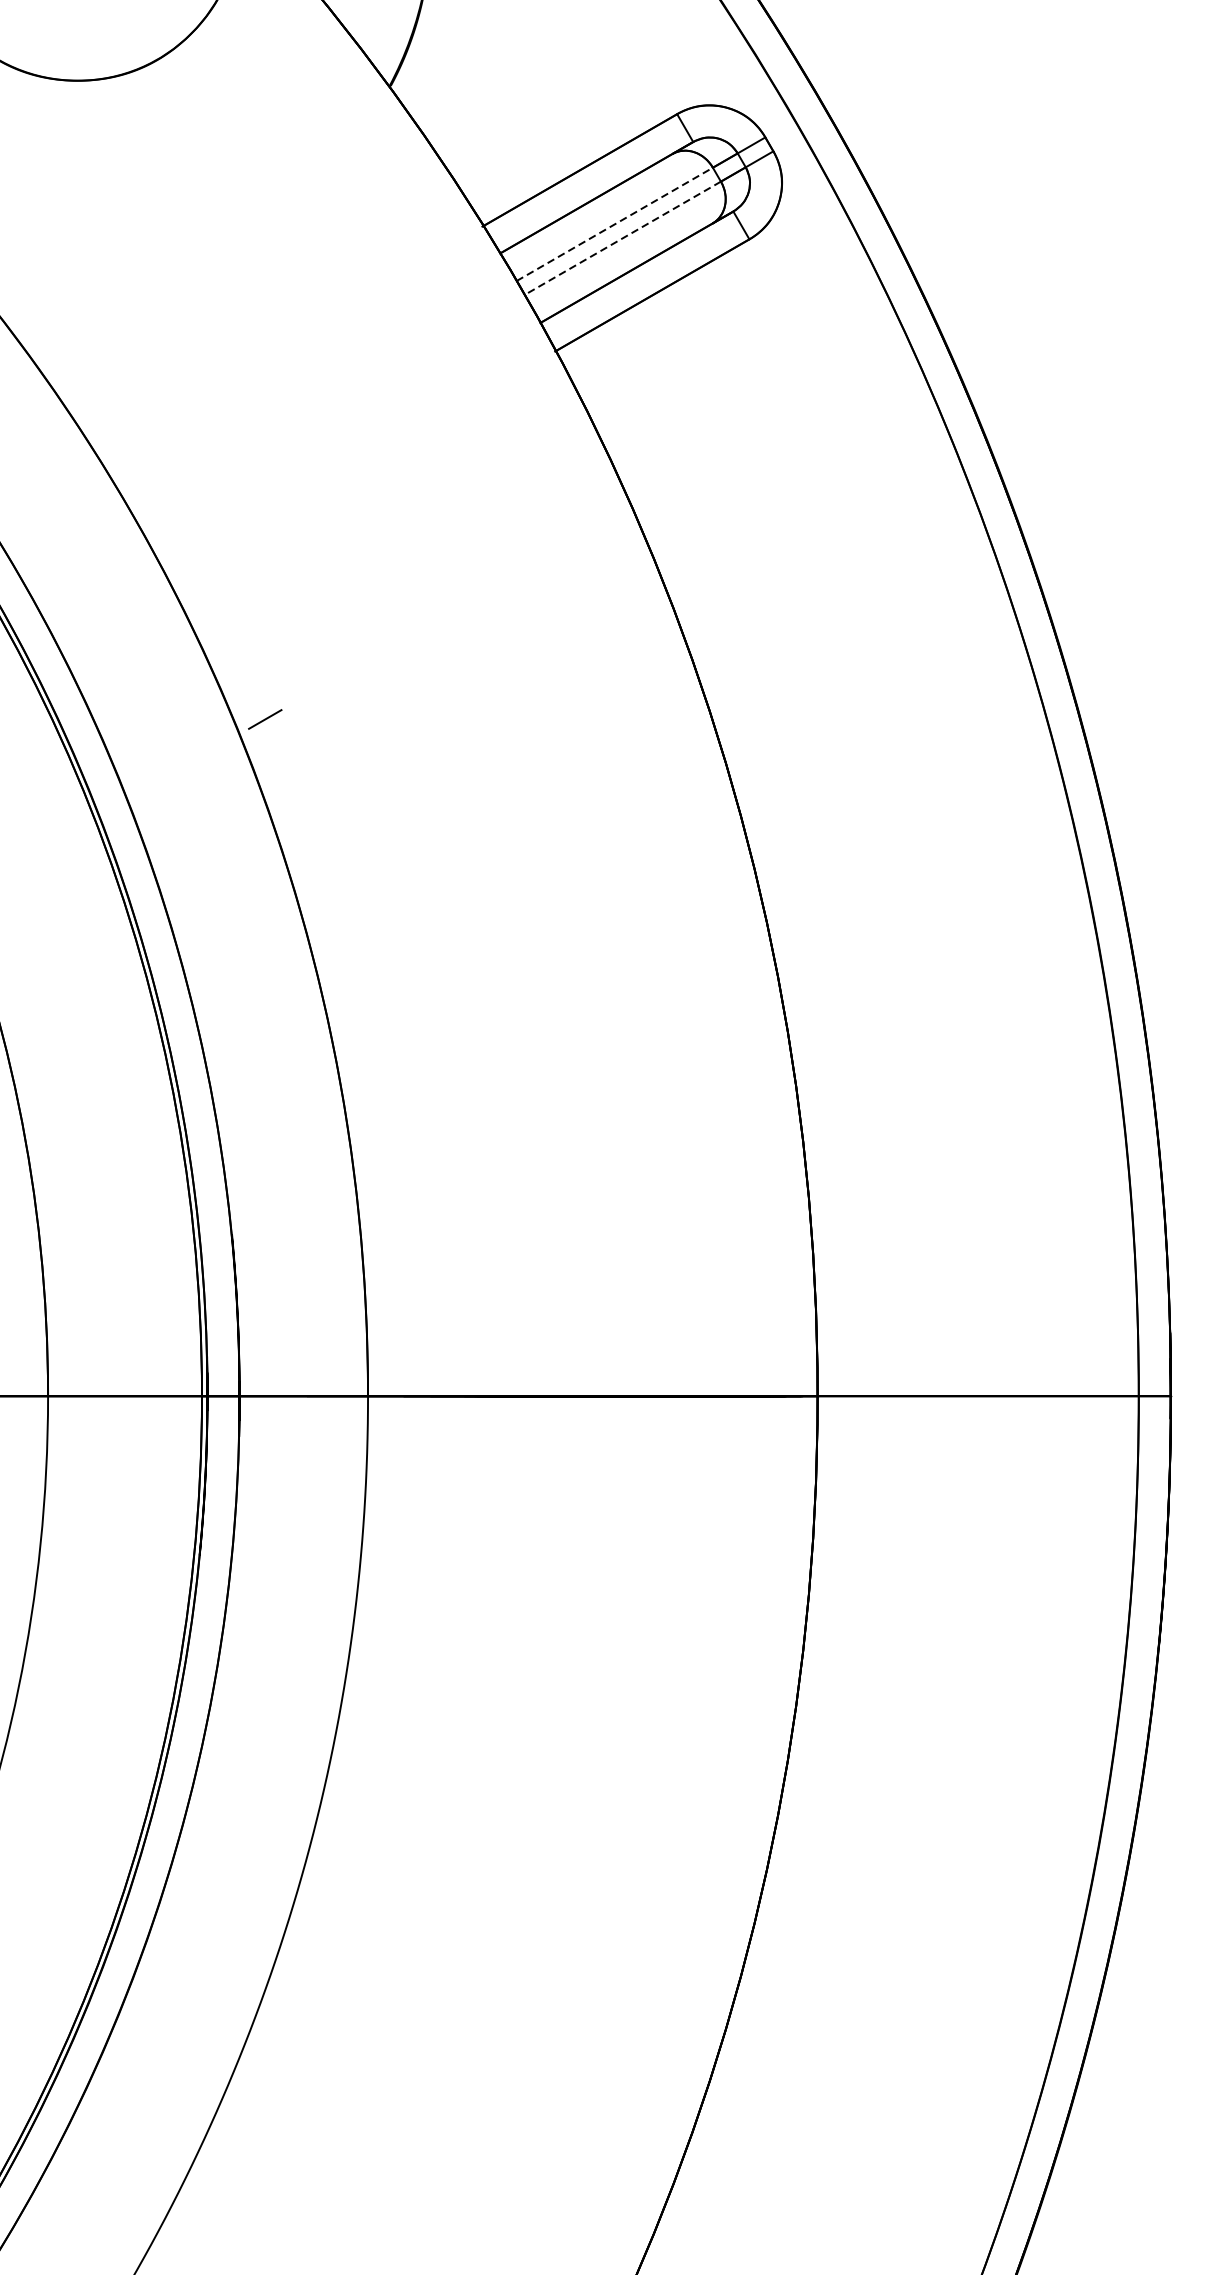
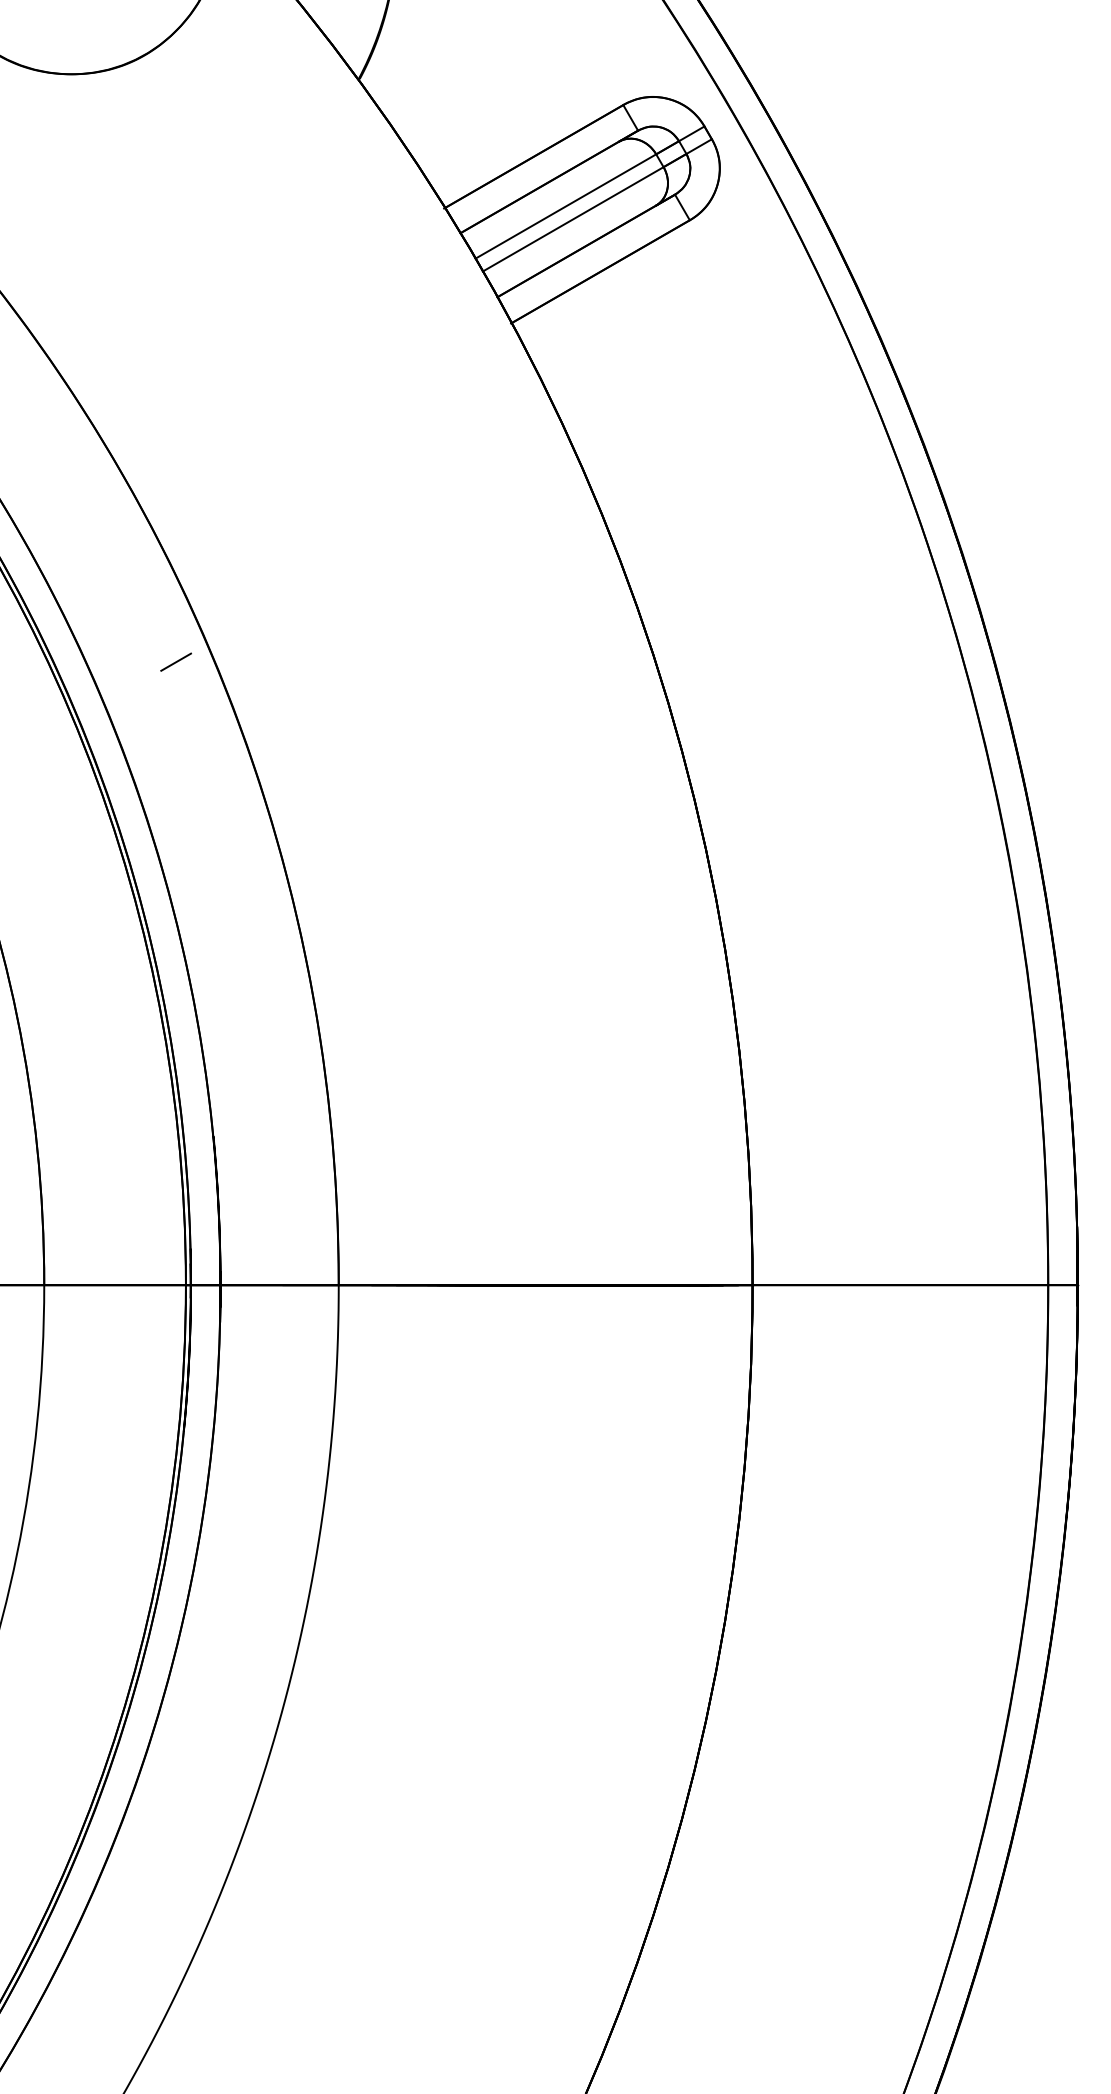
line: (615, 224) -> (566, 206), dashed -> solid
line: (621, 238) -> (572, 219), dashed -> solid
line: (264, 718) -> (175, 661), moved

